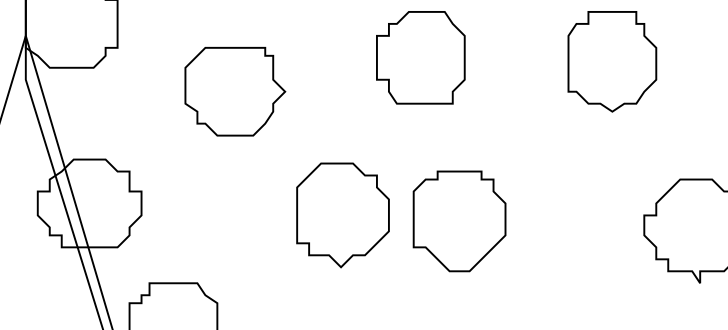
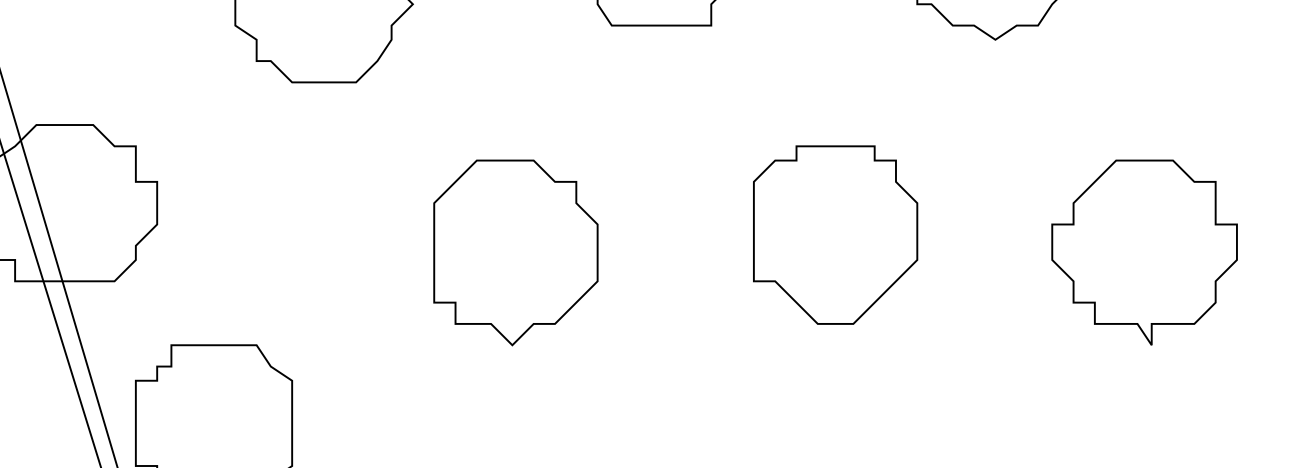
part: (342, 215) -> (514, 253), moved
part: (459, 221) -> (835, 235), moved

